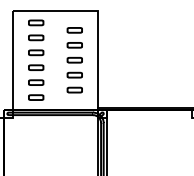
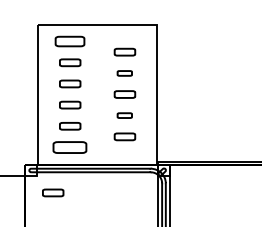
part: (36, 22) -> (70, 41), size x1.4
part: (74, 45) -> (124, 73), size x0.7
part: (74, 74) -> (124, 114), size x0.7
part: (36, 97) -> (70, 147), size x1.6
part: (24, 129) -> (53, 192), added

